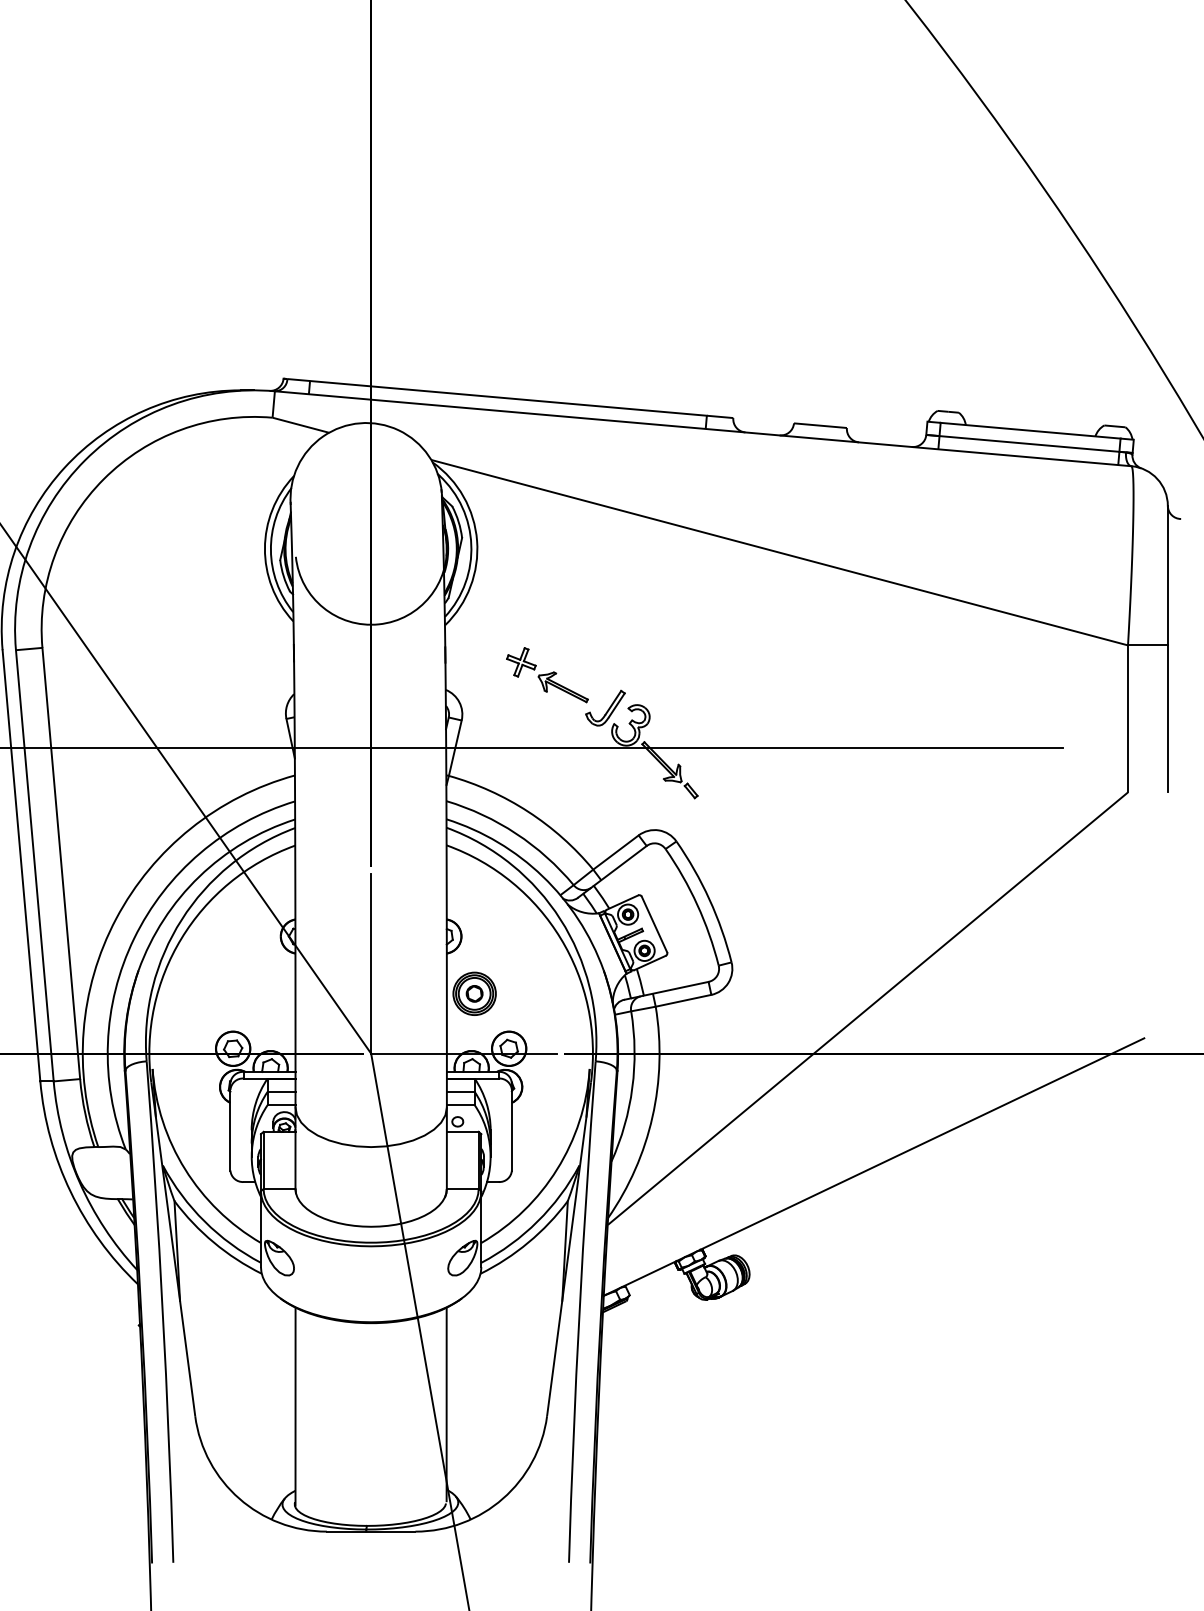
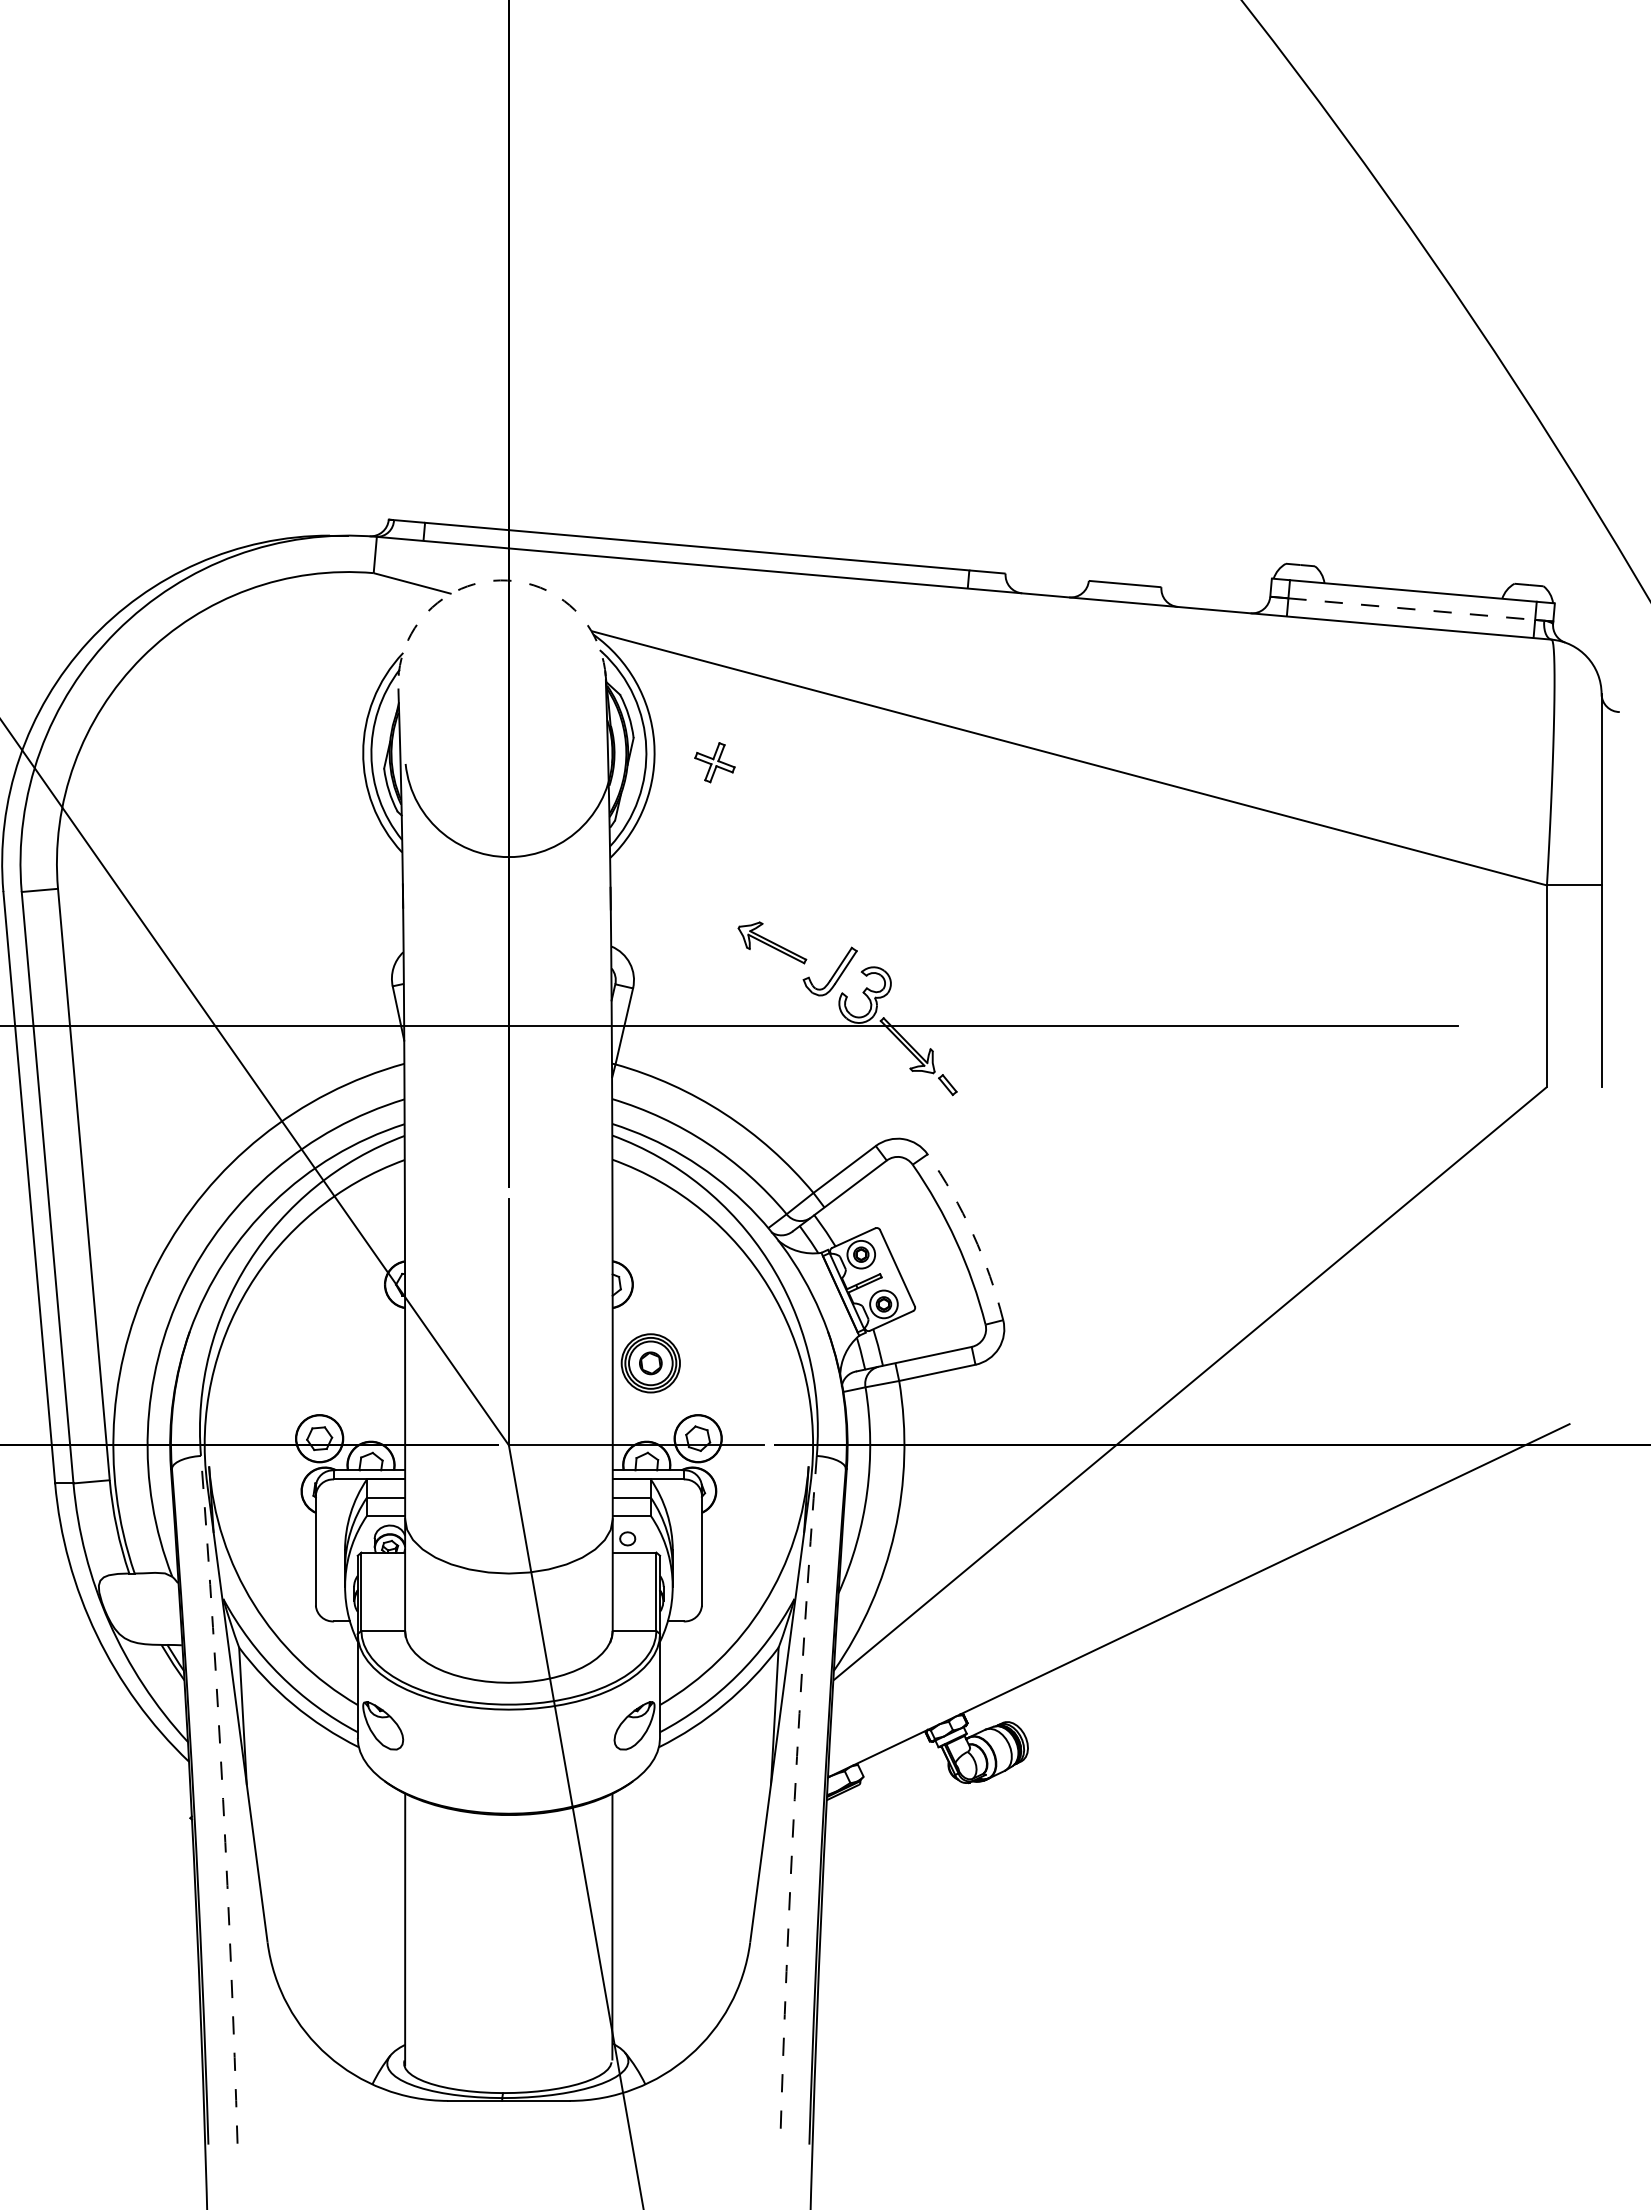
arc: (359, 423) -> (493, 580), solid -> dashed
line: (1029, 444) -> (1411, 609), solid -> dashed
part: (521, 662) -> (714, 762), moved
arc: (709, 899) -> (972, 1233), solid -> dashed
arc: (163, 1311) -> (223, 1799), solid -> dashed
arc: (579, 1311) -> (794, 1799), solid -> dashed

